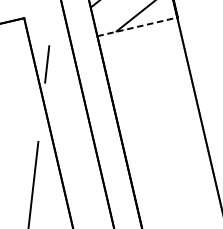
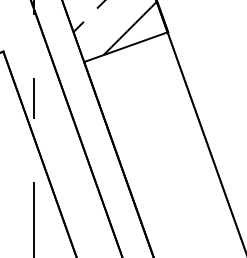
line: (137, 27) -> (126, 47), dashed -> solid

